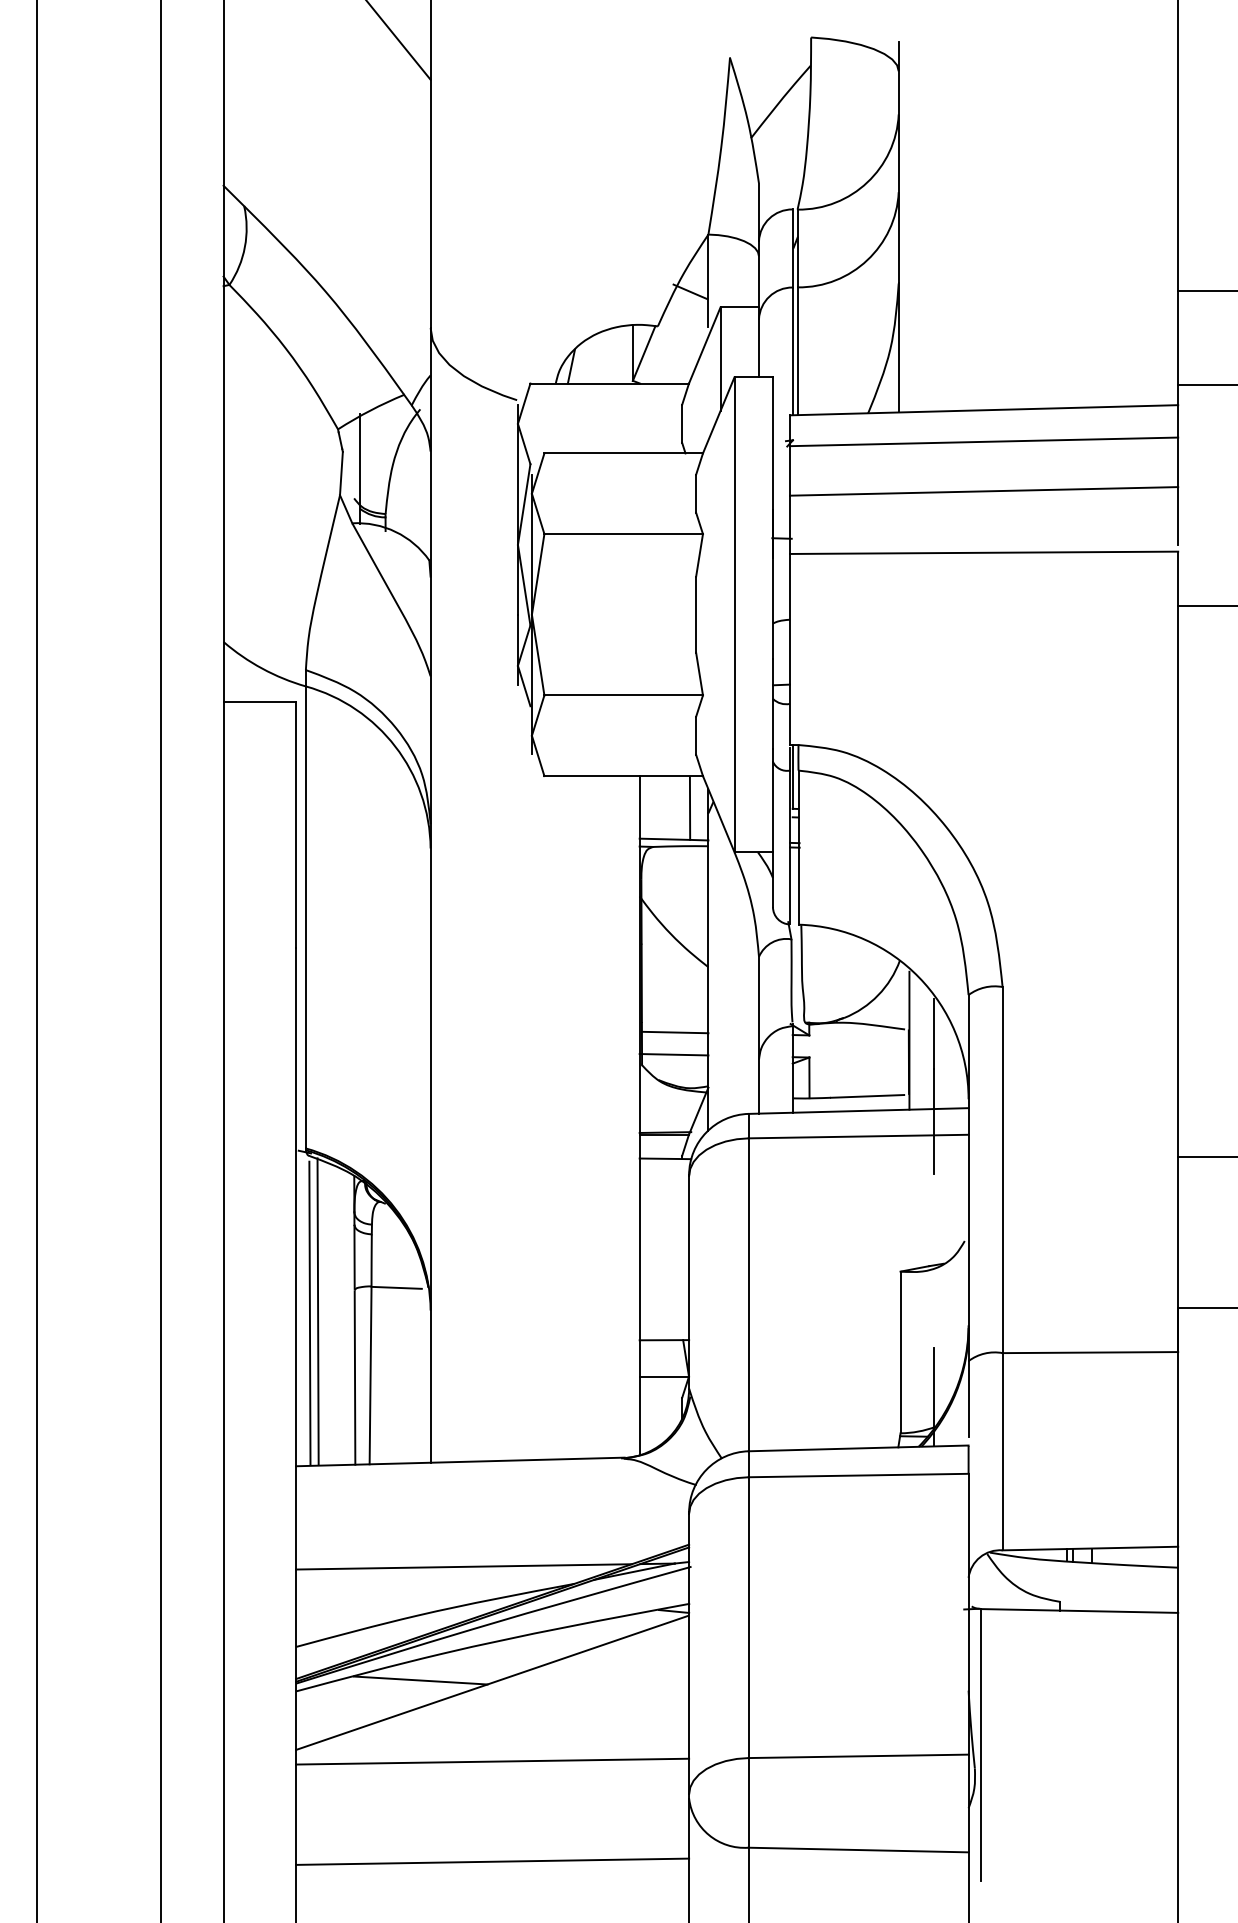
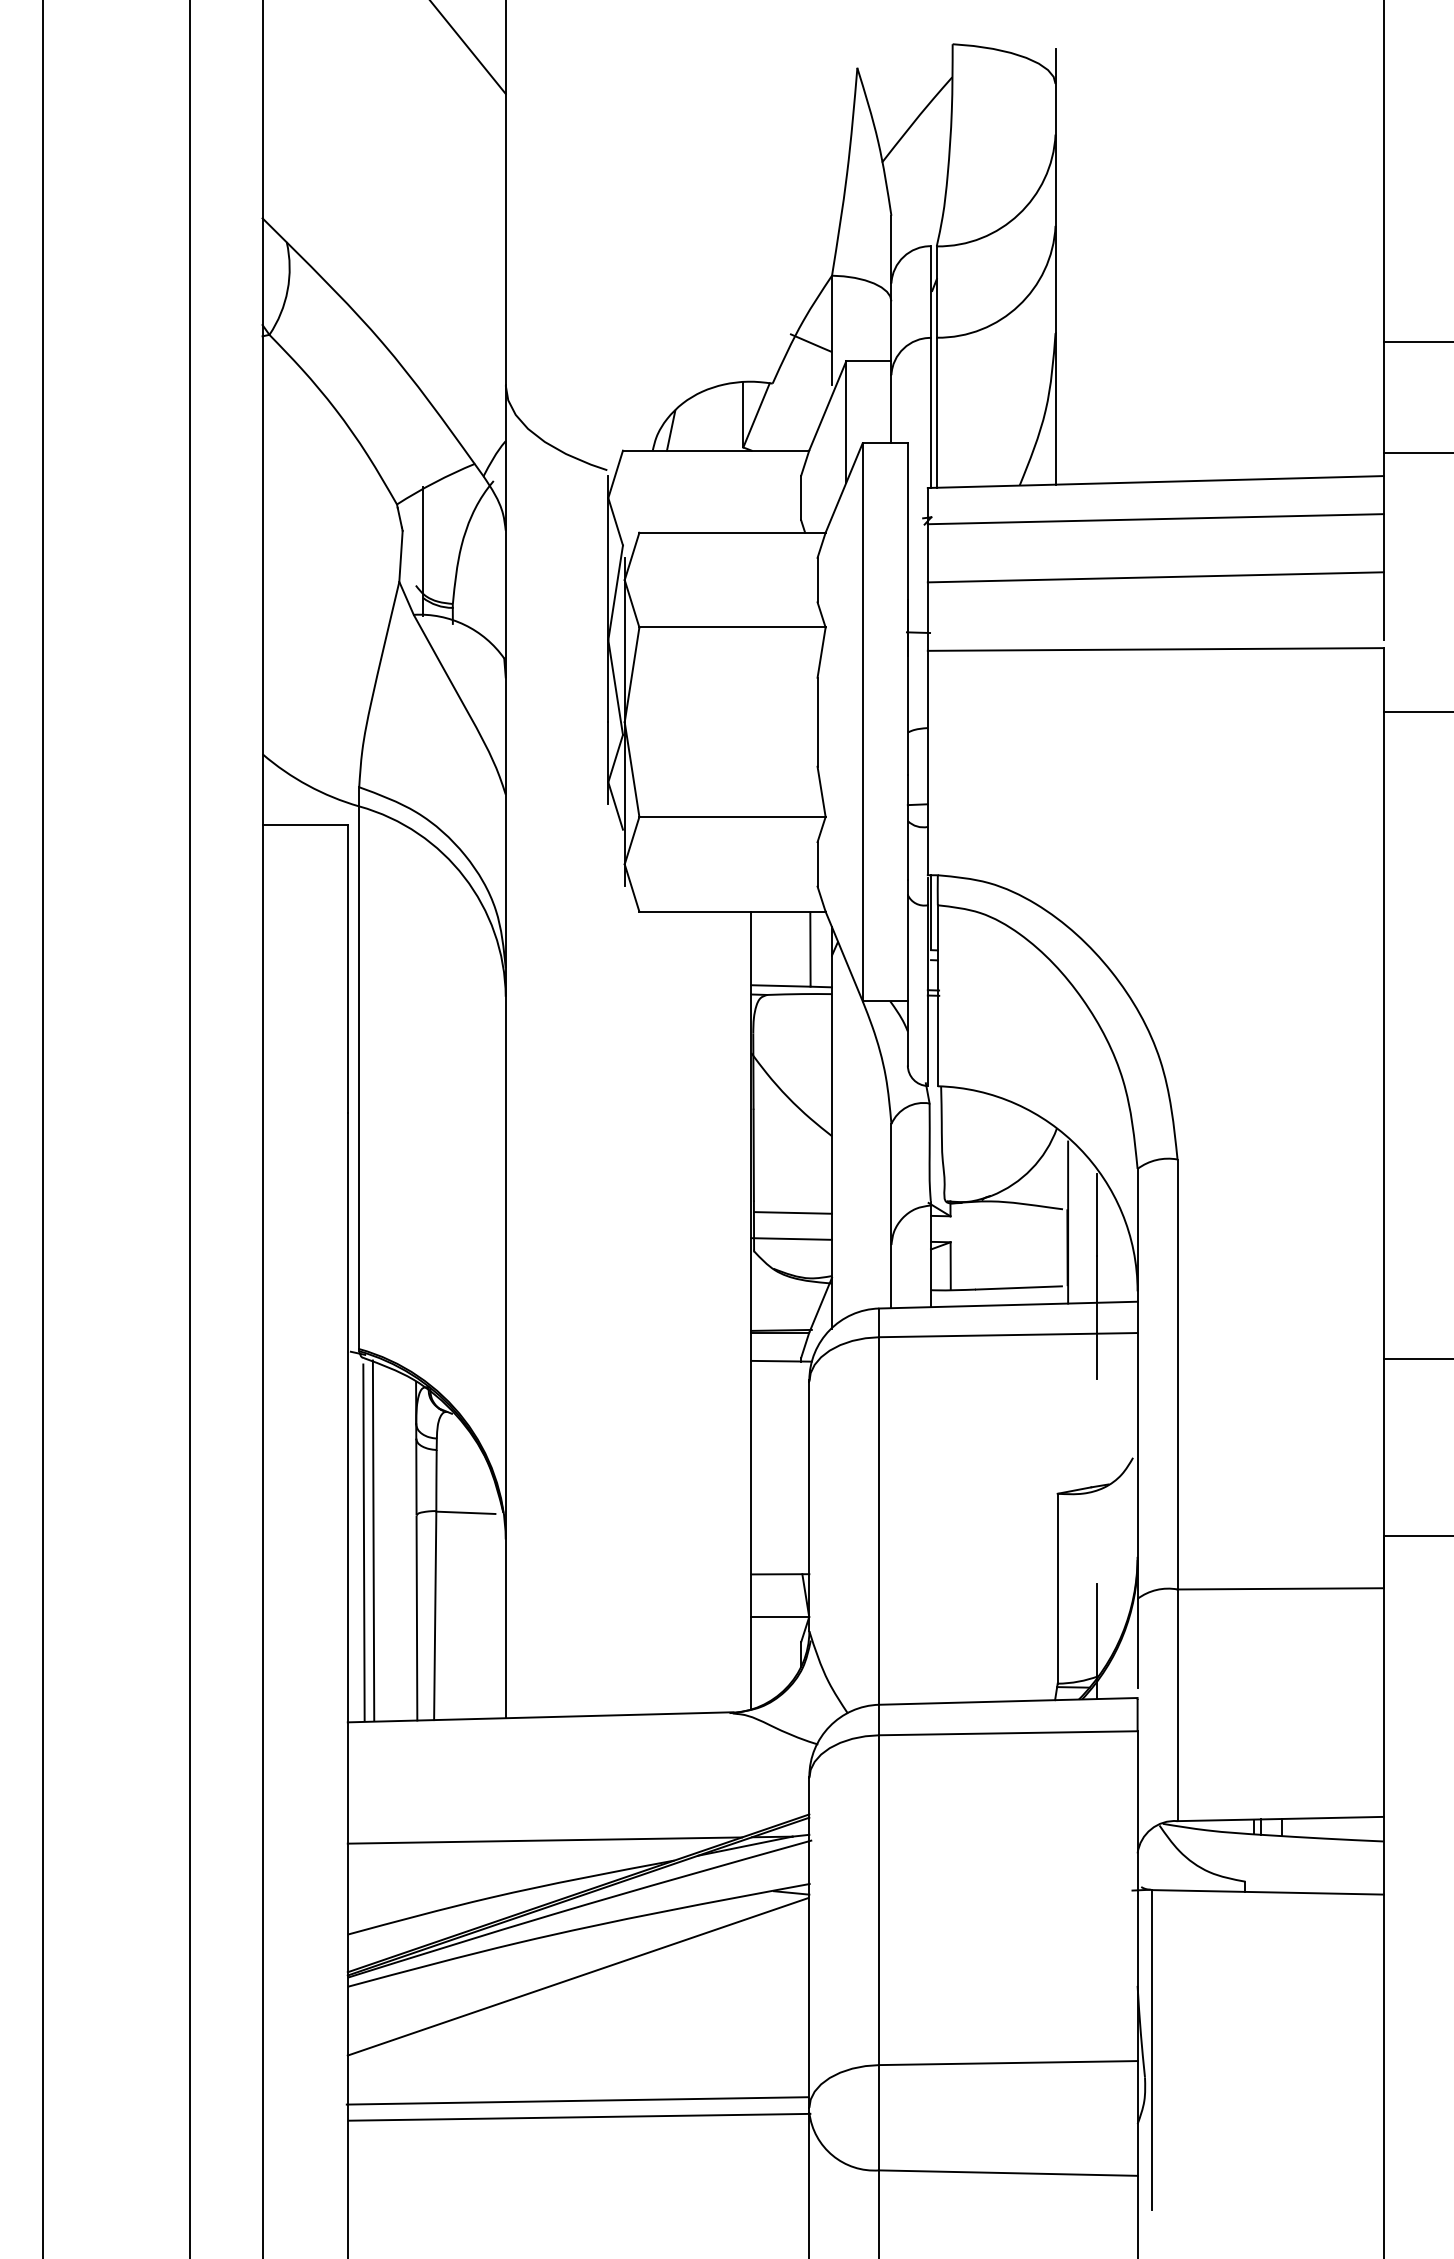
line: (420, 1680) -> (493, 1973), removed
line: (492, 1760) -> (579, 2116), moved
line: (492, 1861) -> (577, 2100), moved

